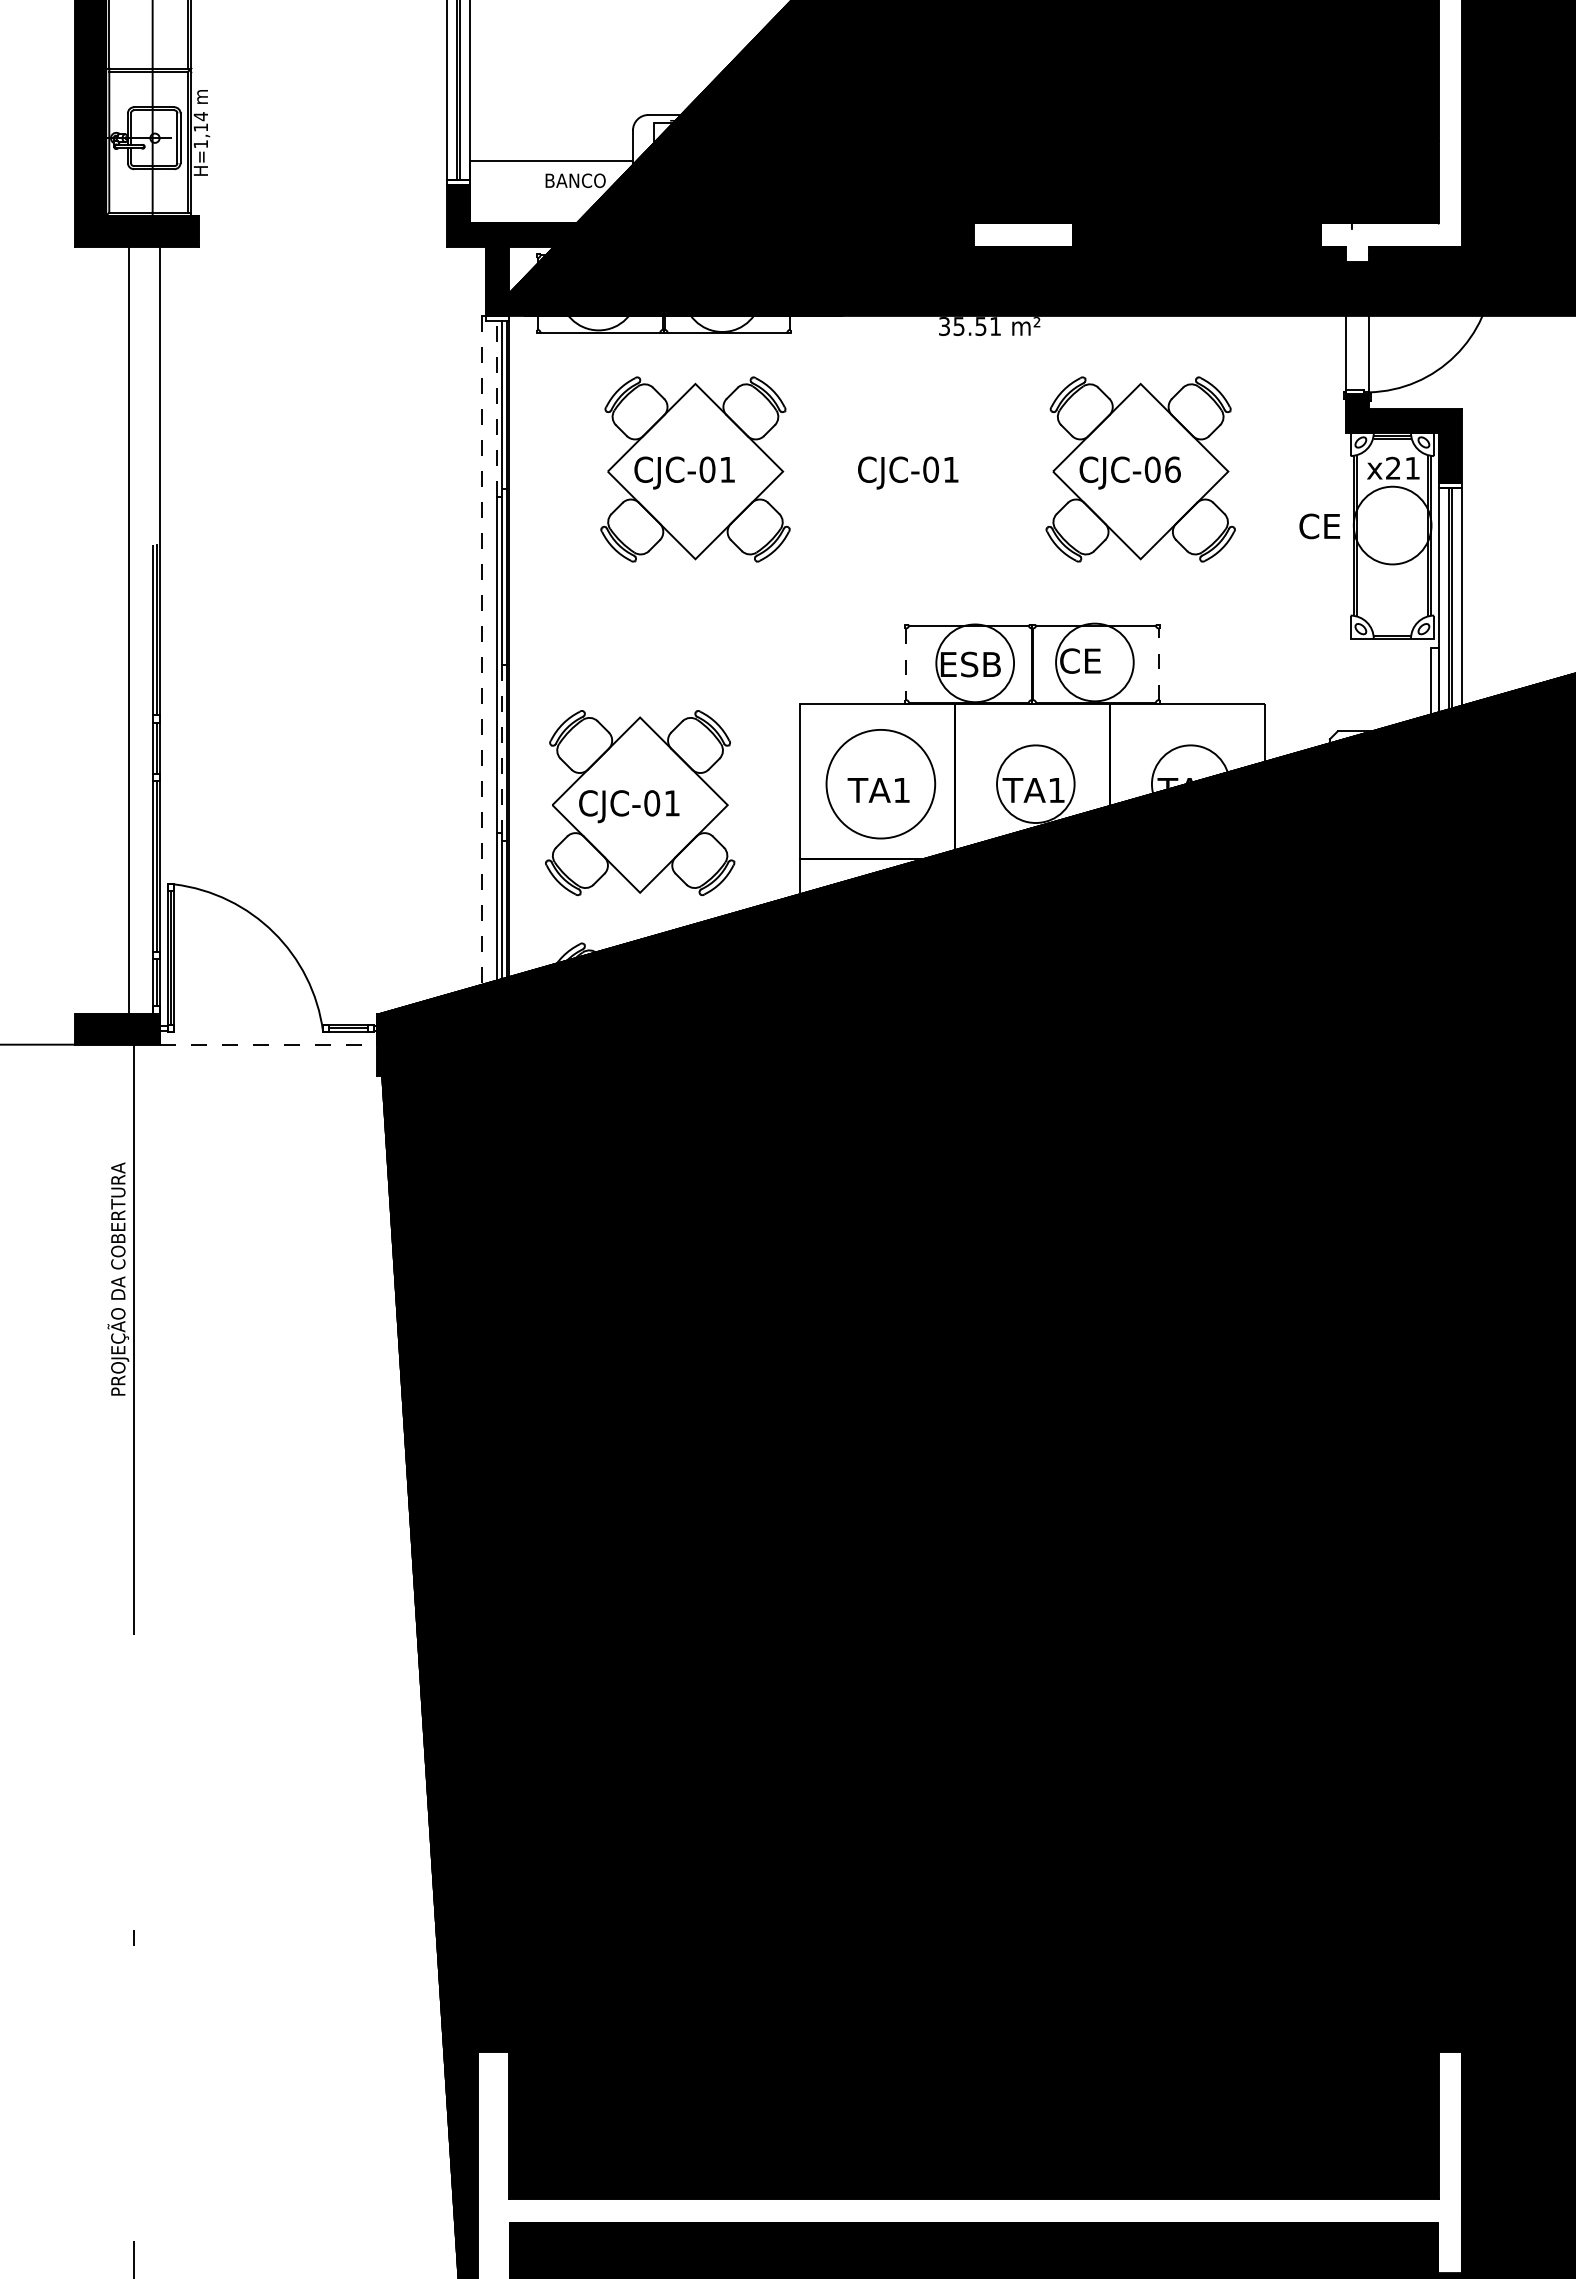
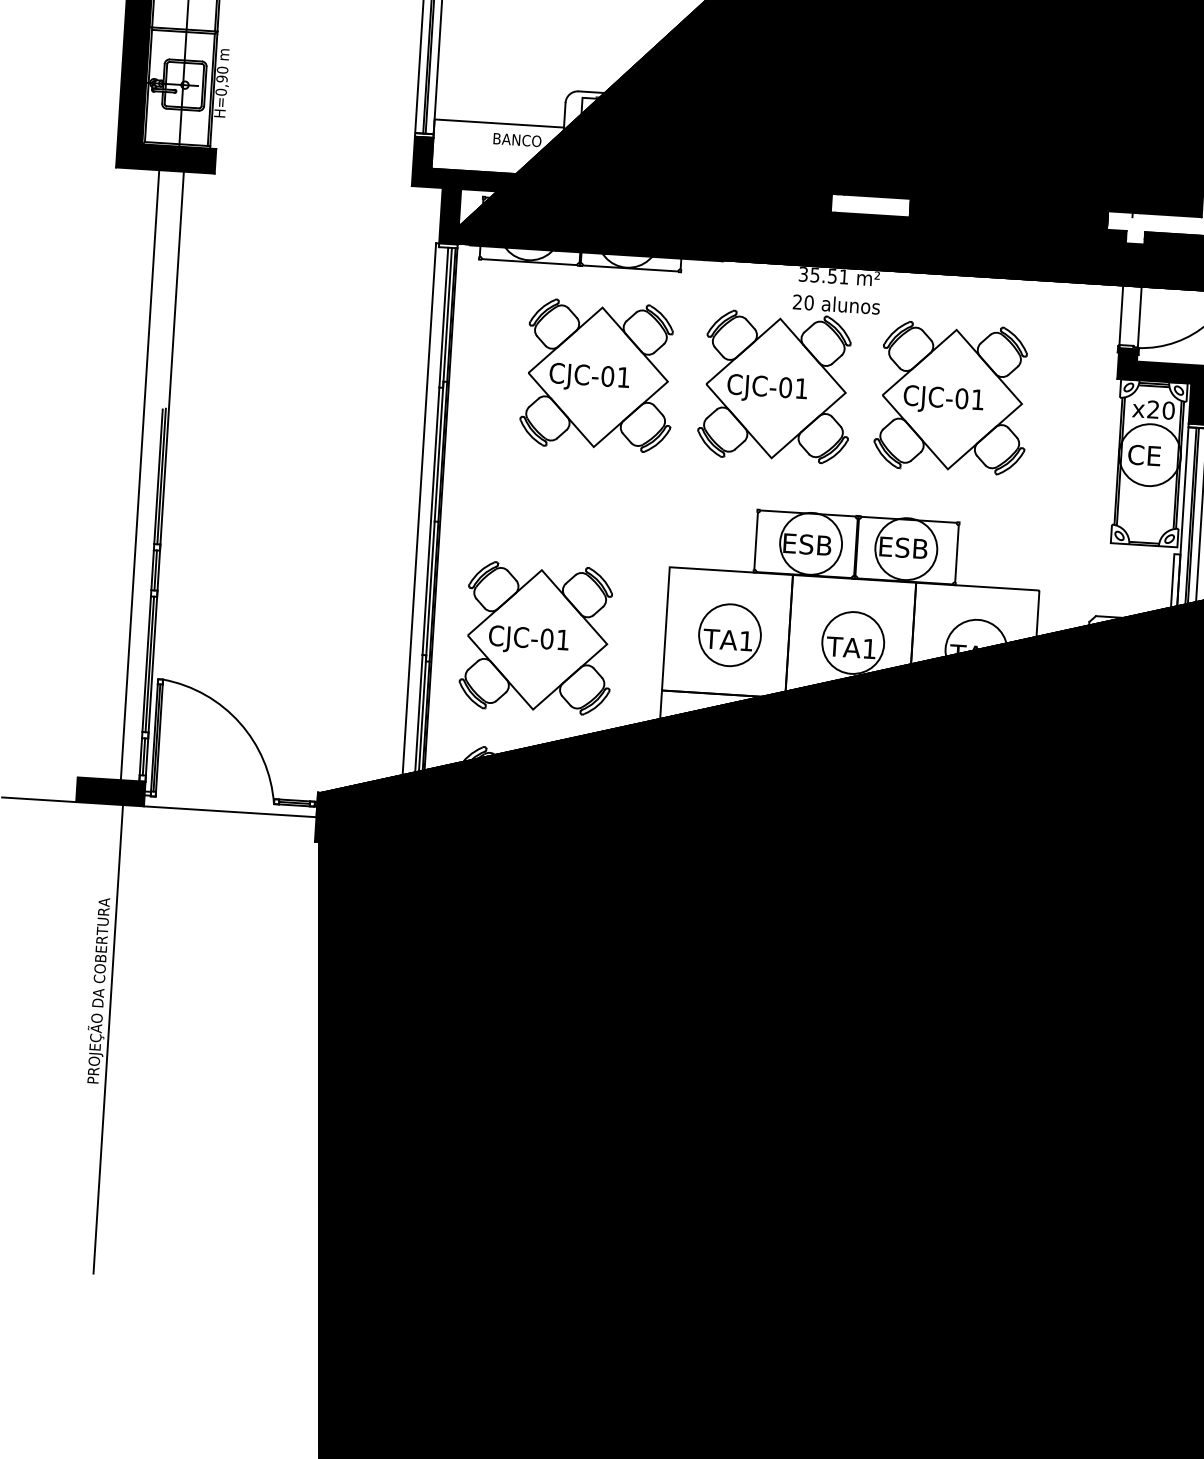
text: (200, 130) -> (221, 81), H=1,14 -> H=0,90
line: (497, 409) -> (443, 318), dashed -> solid
part: (932, 456) -> (787, 377), added
text: (1412, 467) -> (1168, 409), x21 -> x20
text: (1172, 469) -> (977, 399), CJC-06 -> CJC-01
text: (1319, 526) -> (1144, 455), moved
text: (1090, 660) -> (902, 547), CE -> ESB
line: (906, 664) -> (756, 541), dashed -> solid
line: (1158, 664) -> (956, 553), dashed -> solid
line: (481, 665) -> (418, 520), dashed -> solid
line: (502, 752) -> (430, 591), dashed -> solid
circle: (880, 784) -> (729, 635), size x0.71
line: (269, 1044) -> (230, 811), dashed -> solid

